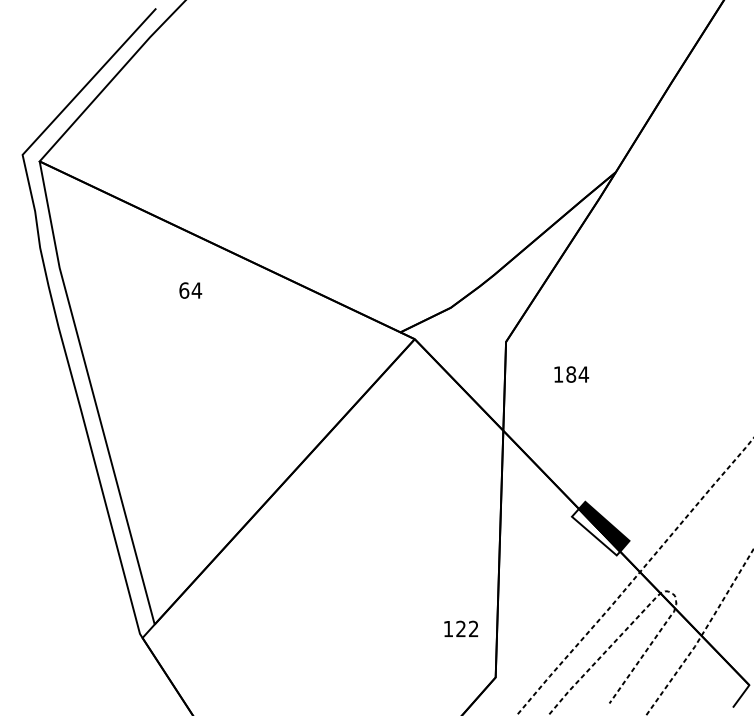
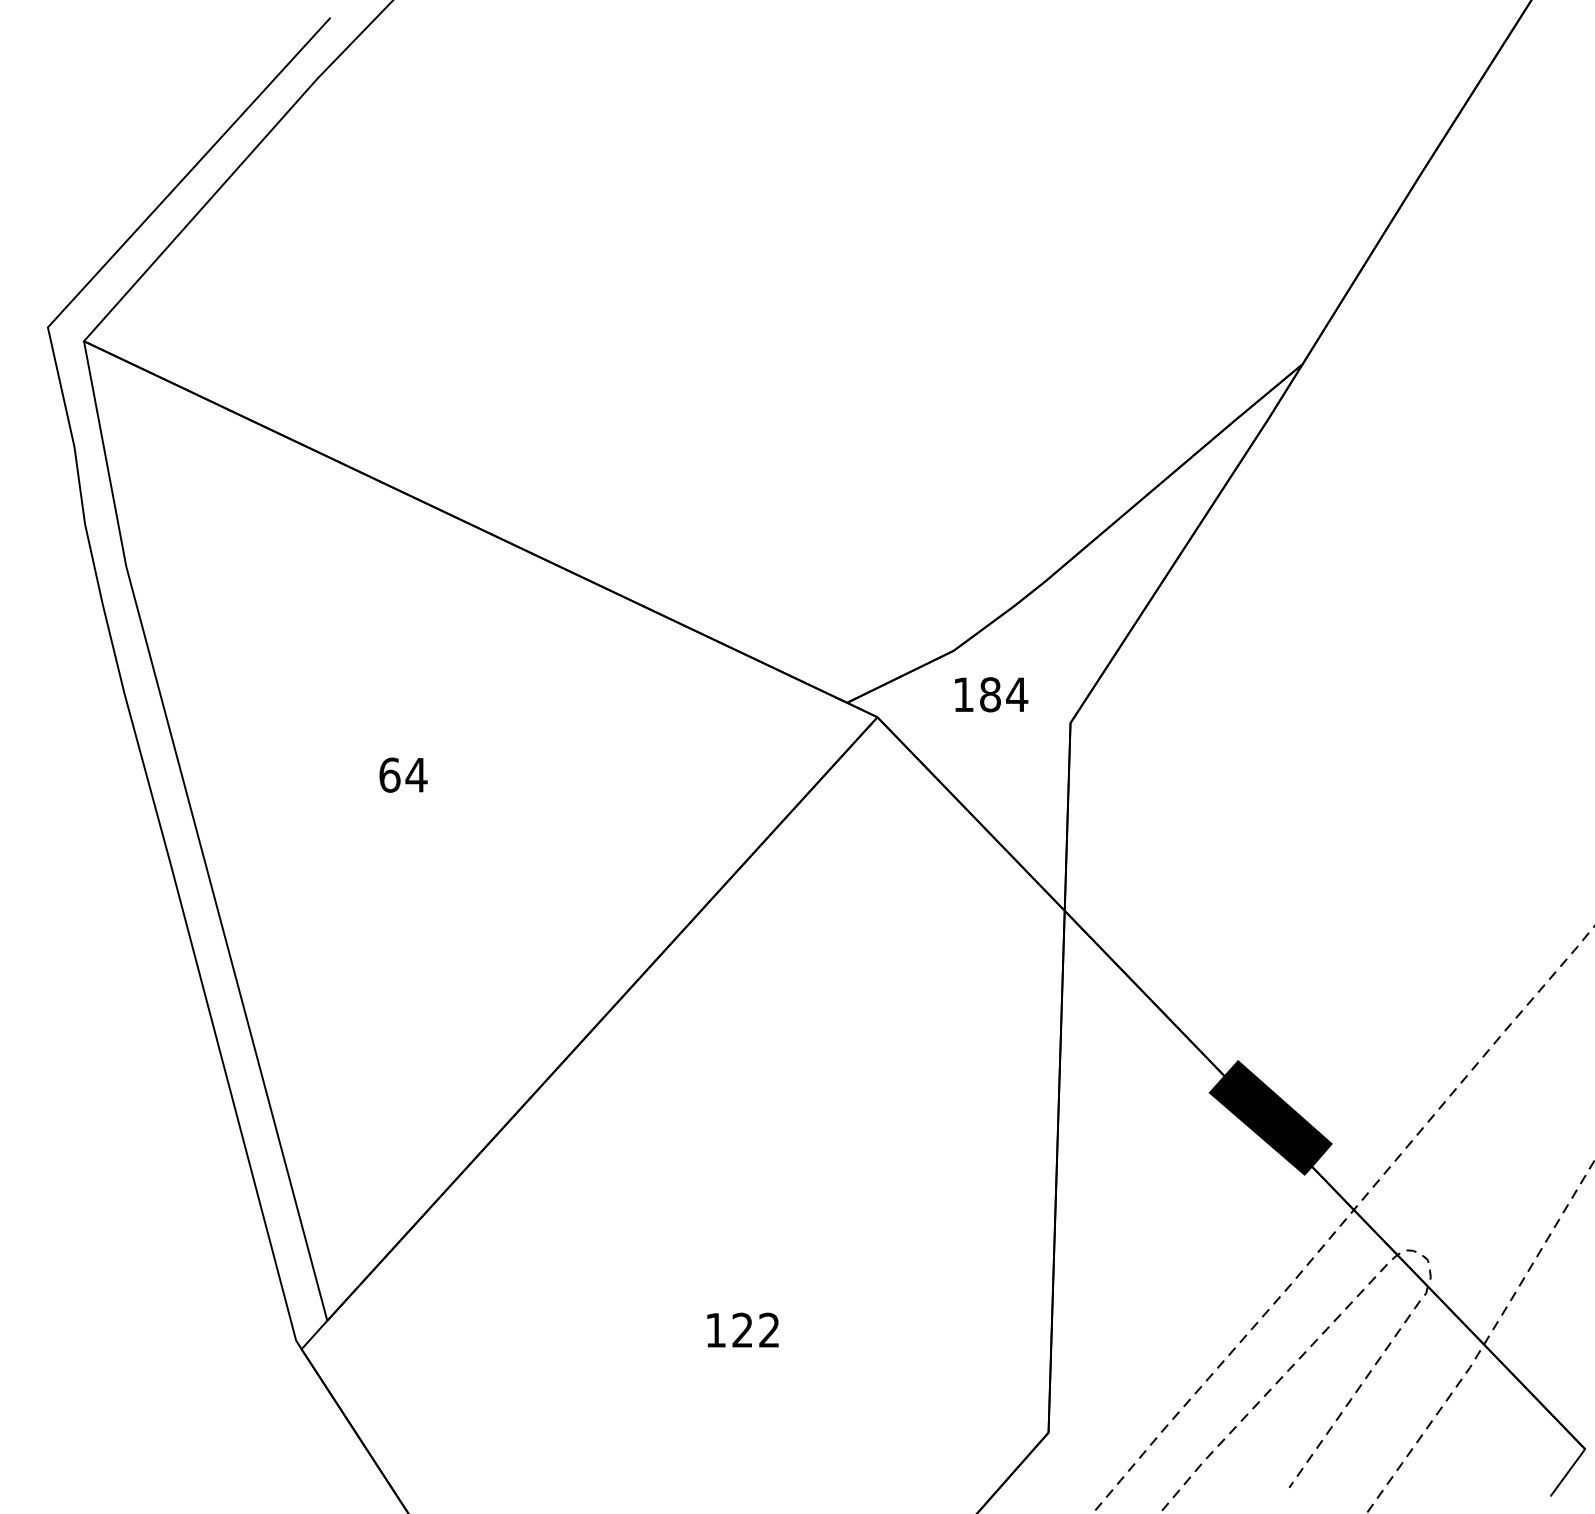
text: (190, 290) -> (403, 774), moved
text: (571, 374) -> (991, 694), moved
fill: (595, 531) -> (1259, 1123), added
text: (461, 628) -> (743, 1329), moved

